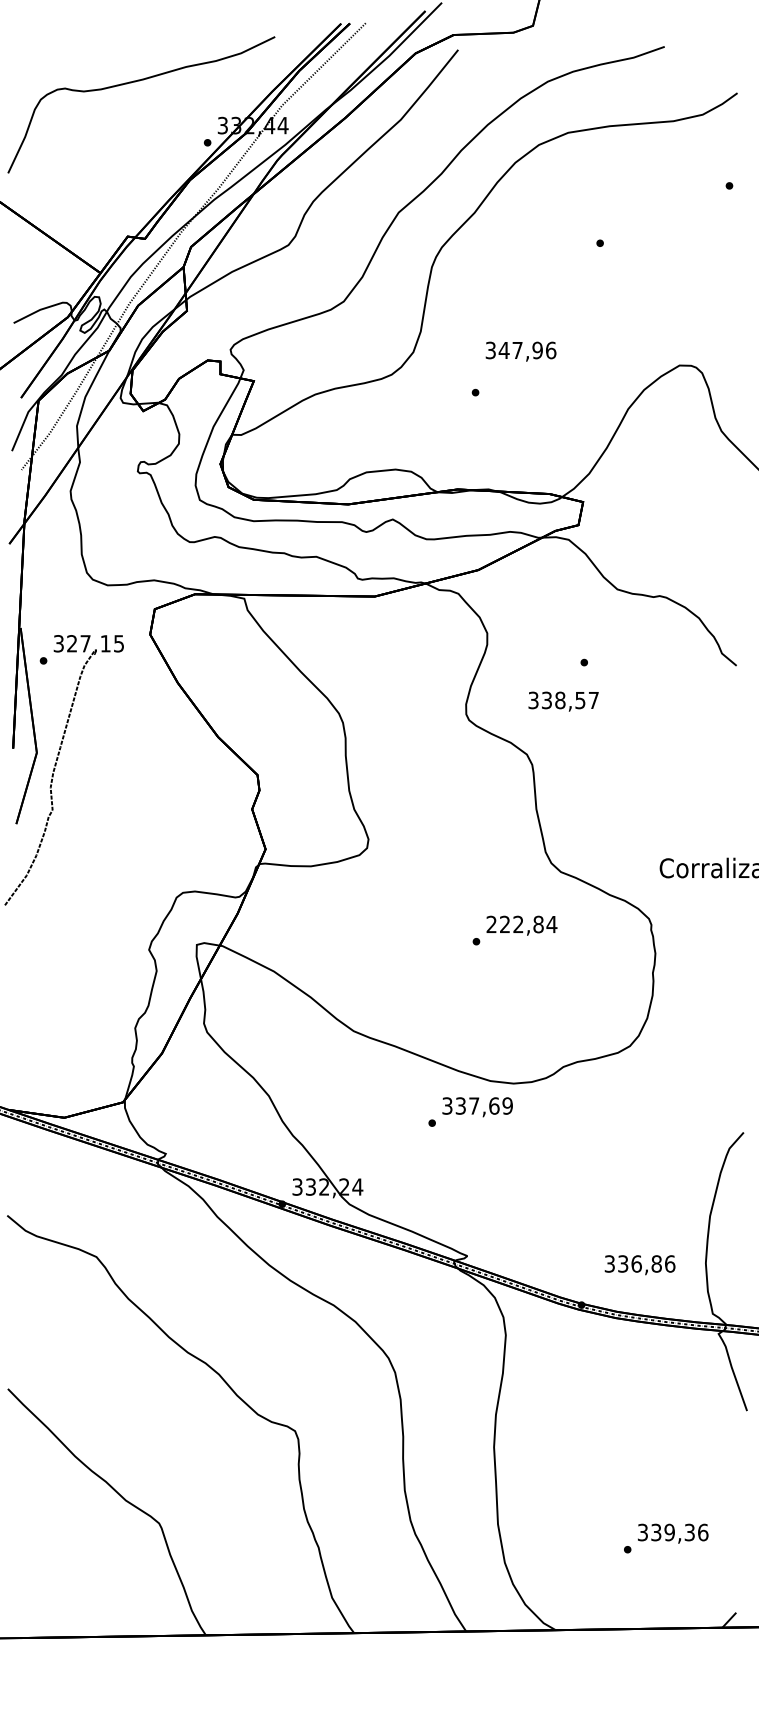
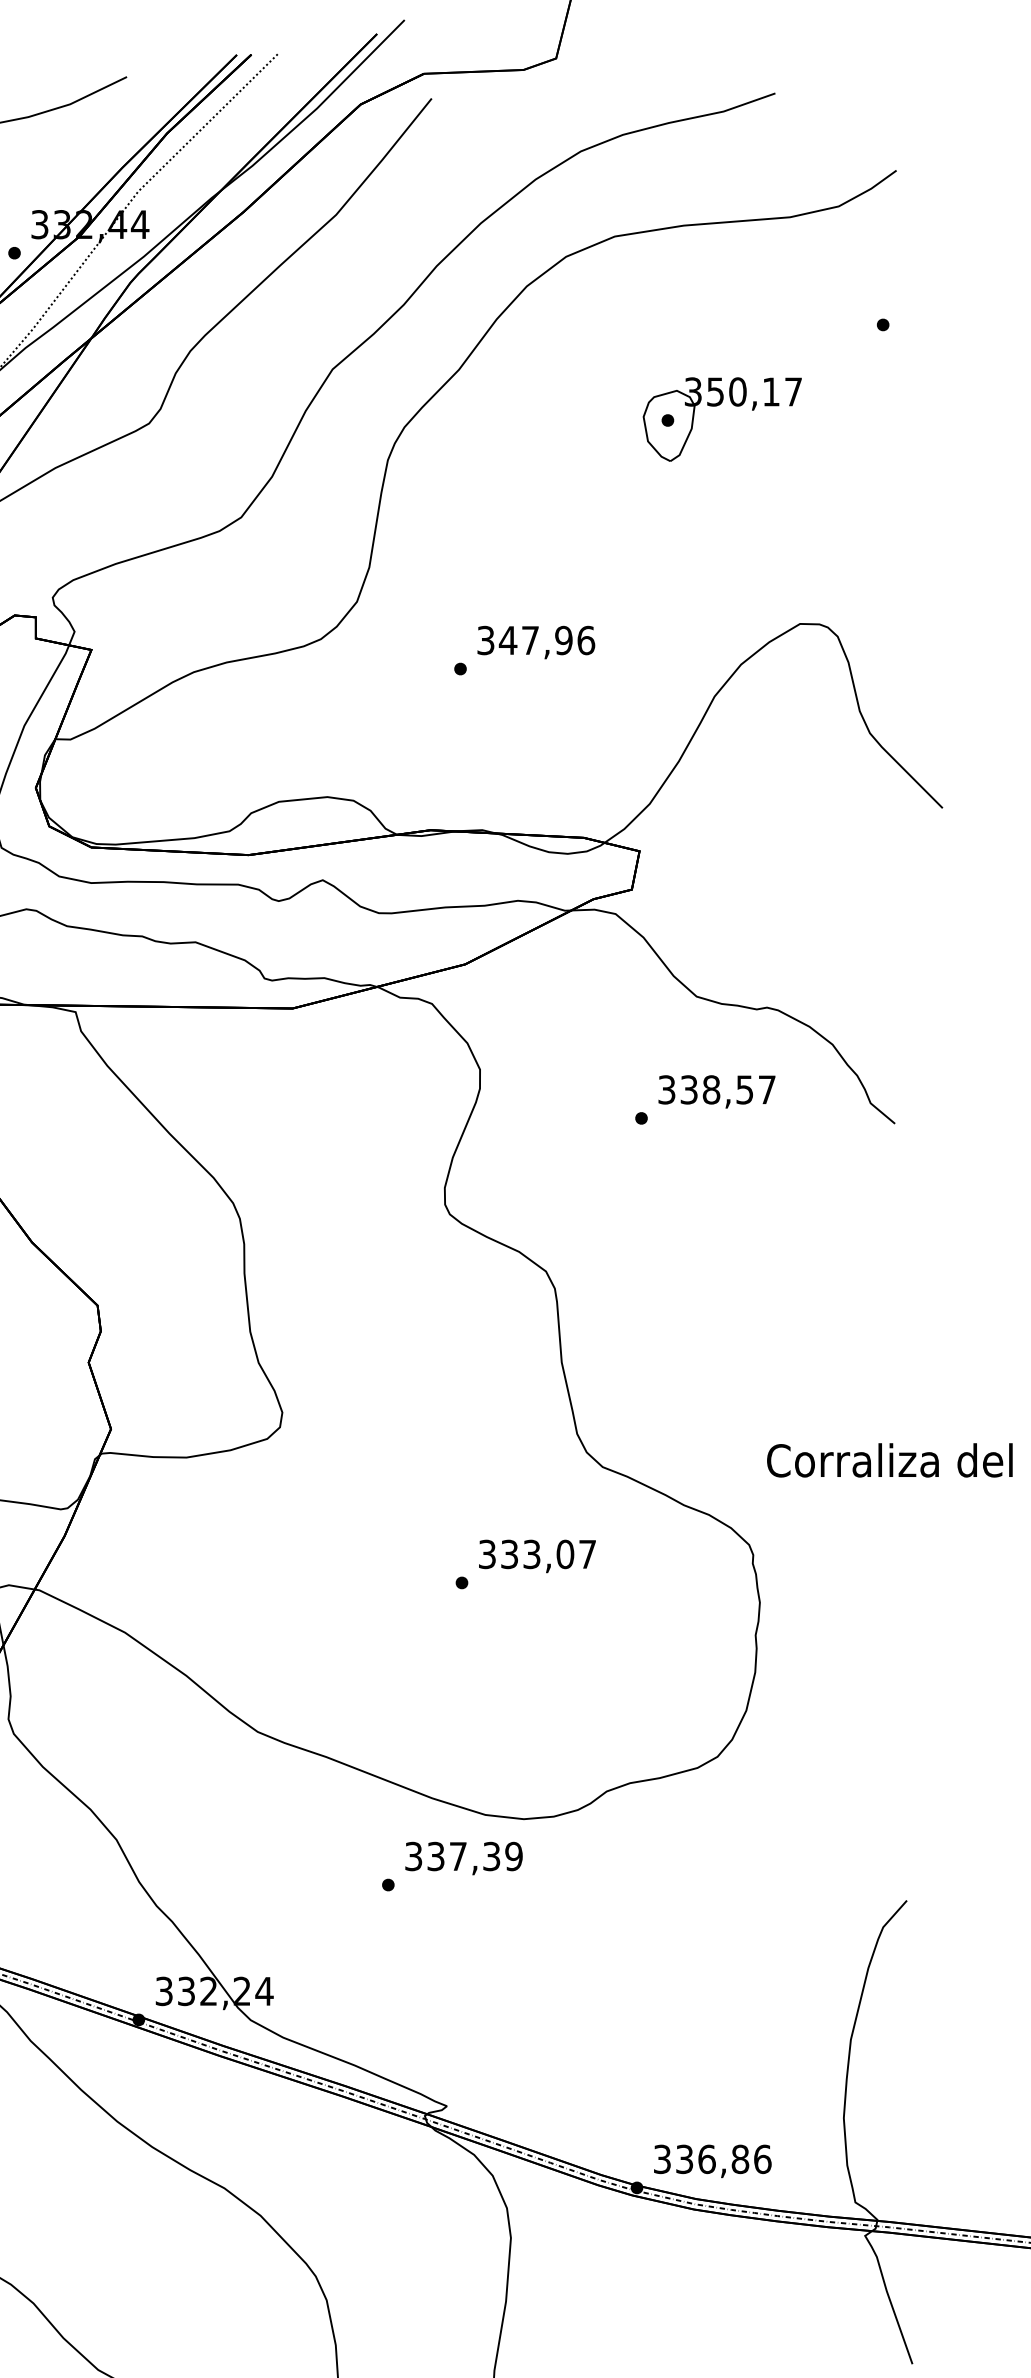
part: (630, 234) -> (718, 405), added
text: (520, 351) -> (535, 642), moved
text: (563, 701) -> (716, 1091), moved
text: (521, 924) -> (536, 1554), 222,84 -> 333,07
text: (494, 1105) -> (492, 1855), 337,69 -> 337,39
text: (639, 1265) -> (711, 2161), moved

